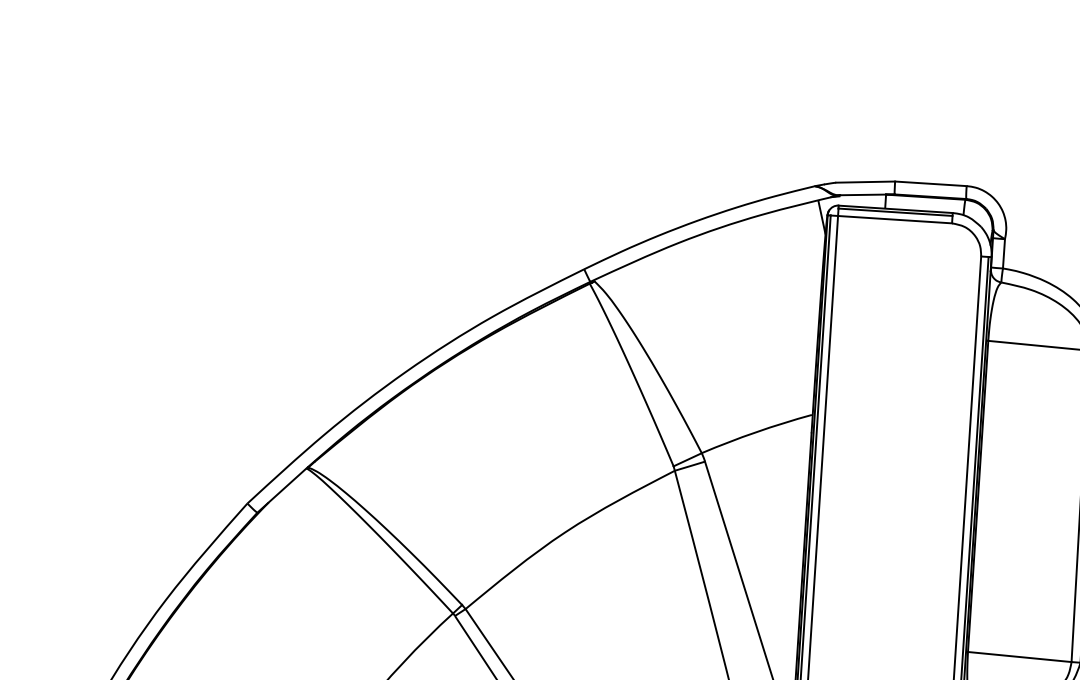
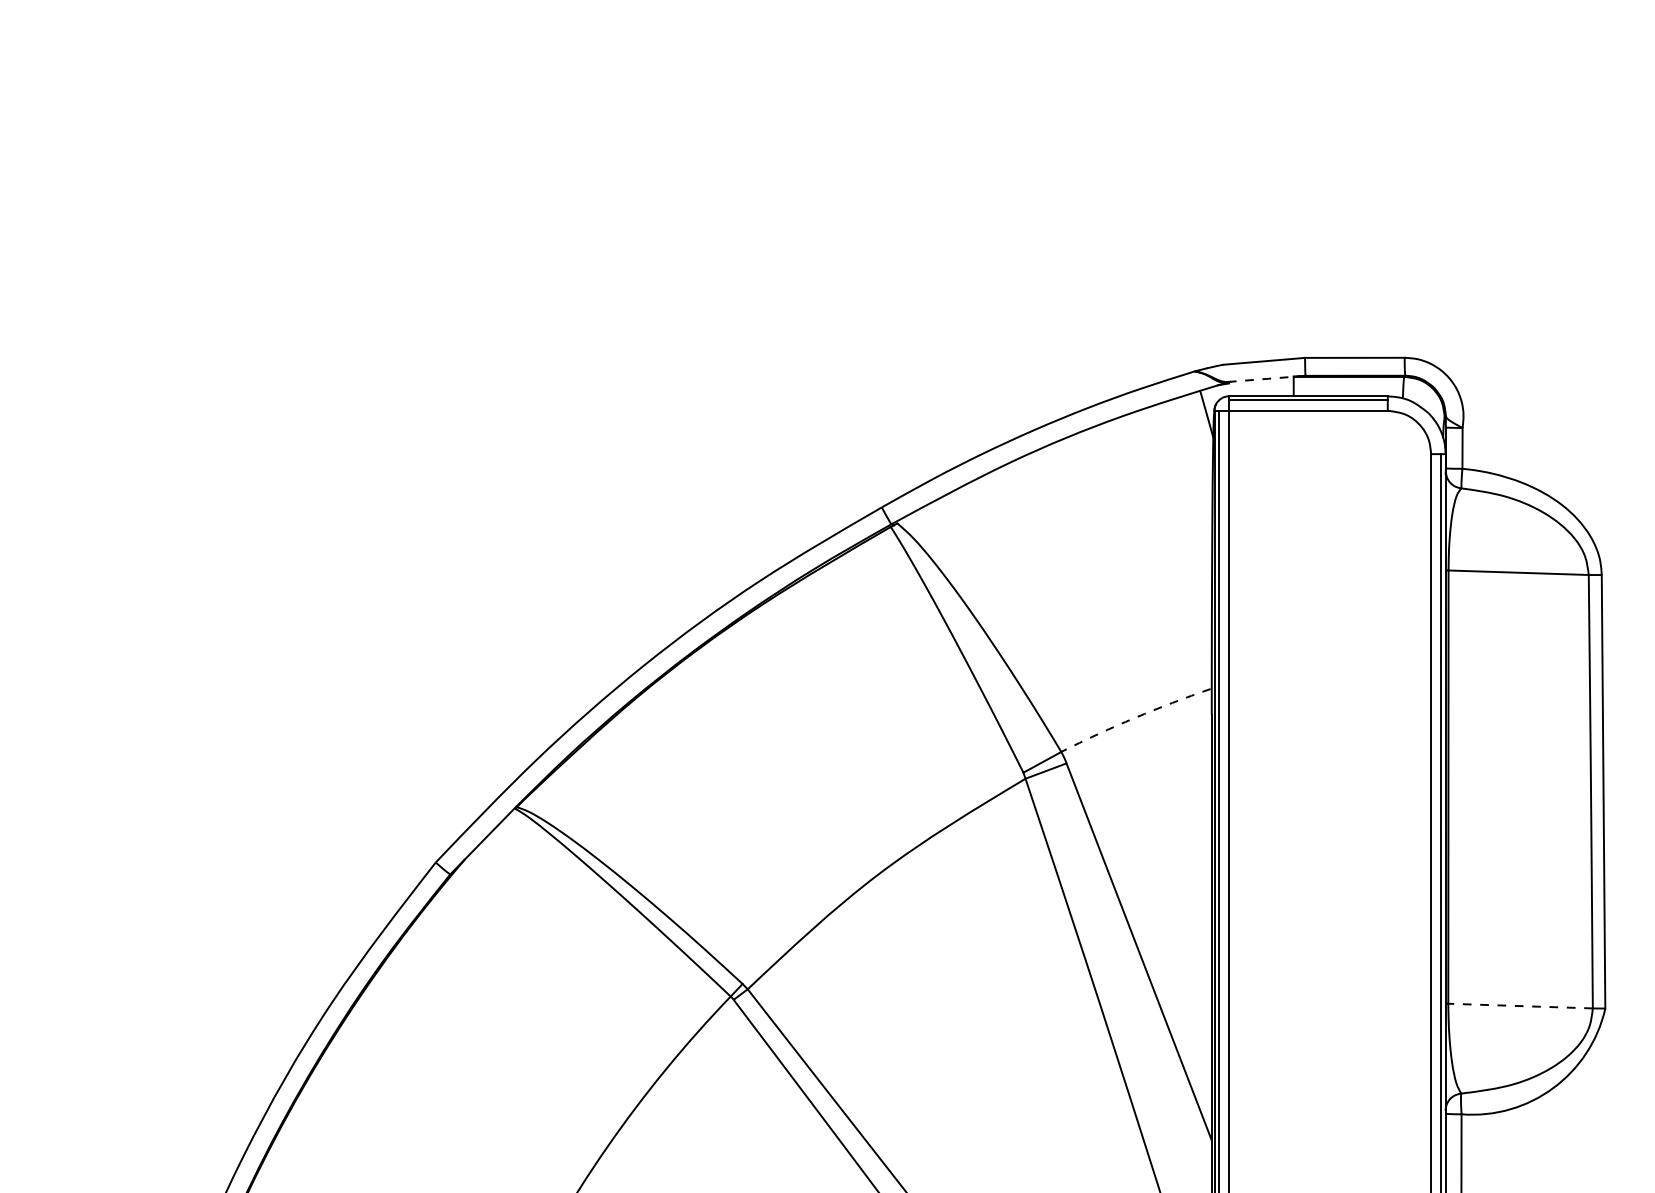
line: (867, 194) -> (1267, 378), solid -> dashed
arc: (755, 431) -> (1134, 717), solid -> dashed
line: (1019, 657) -> (1520, 1006), solid -> dashed

